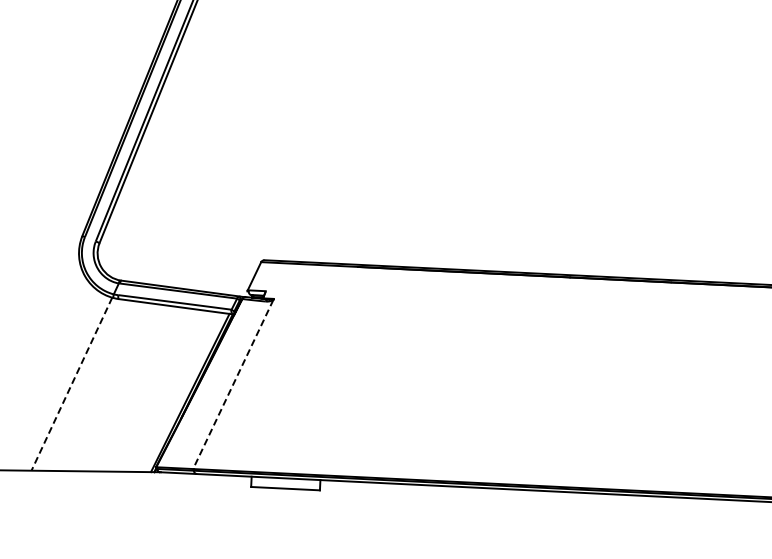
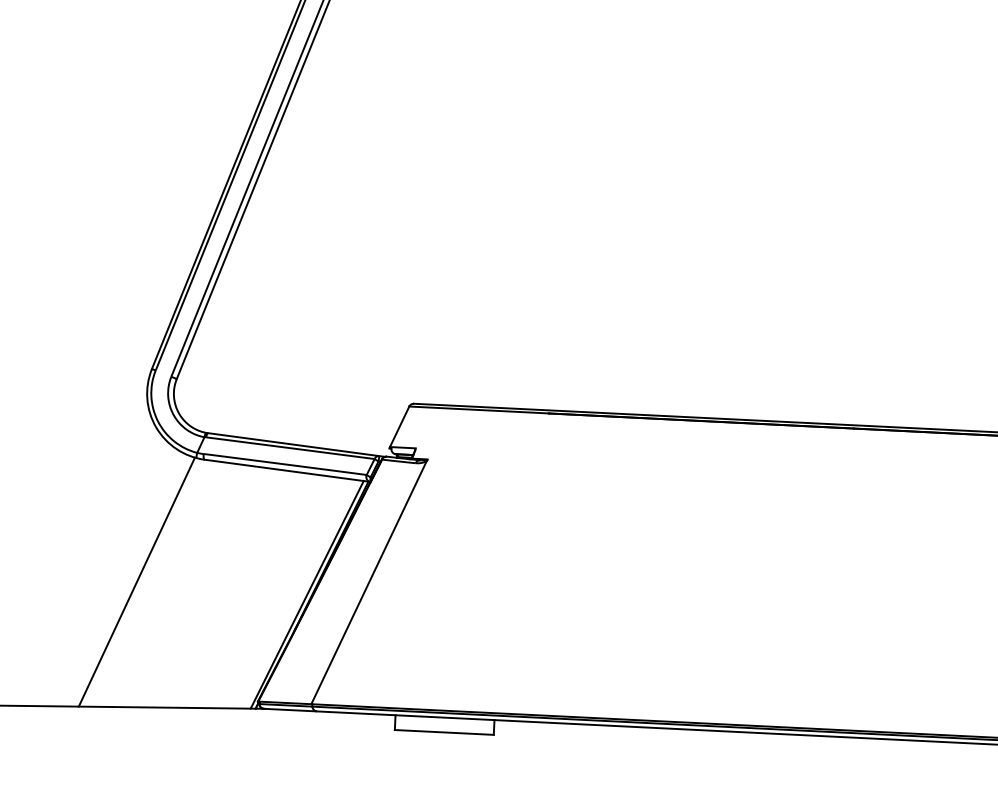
line: (71, 384) -> (136, 582), dashed -> solid
line: (233, 384) -> (369, 582), dashed -> solid

